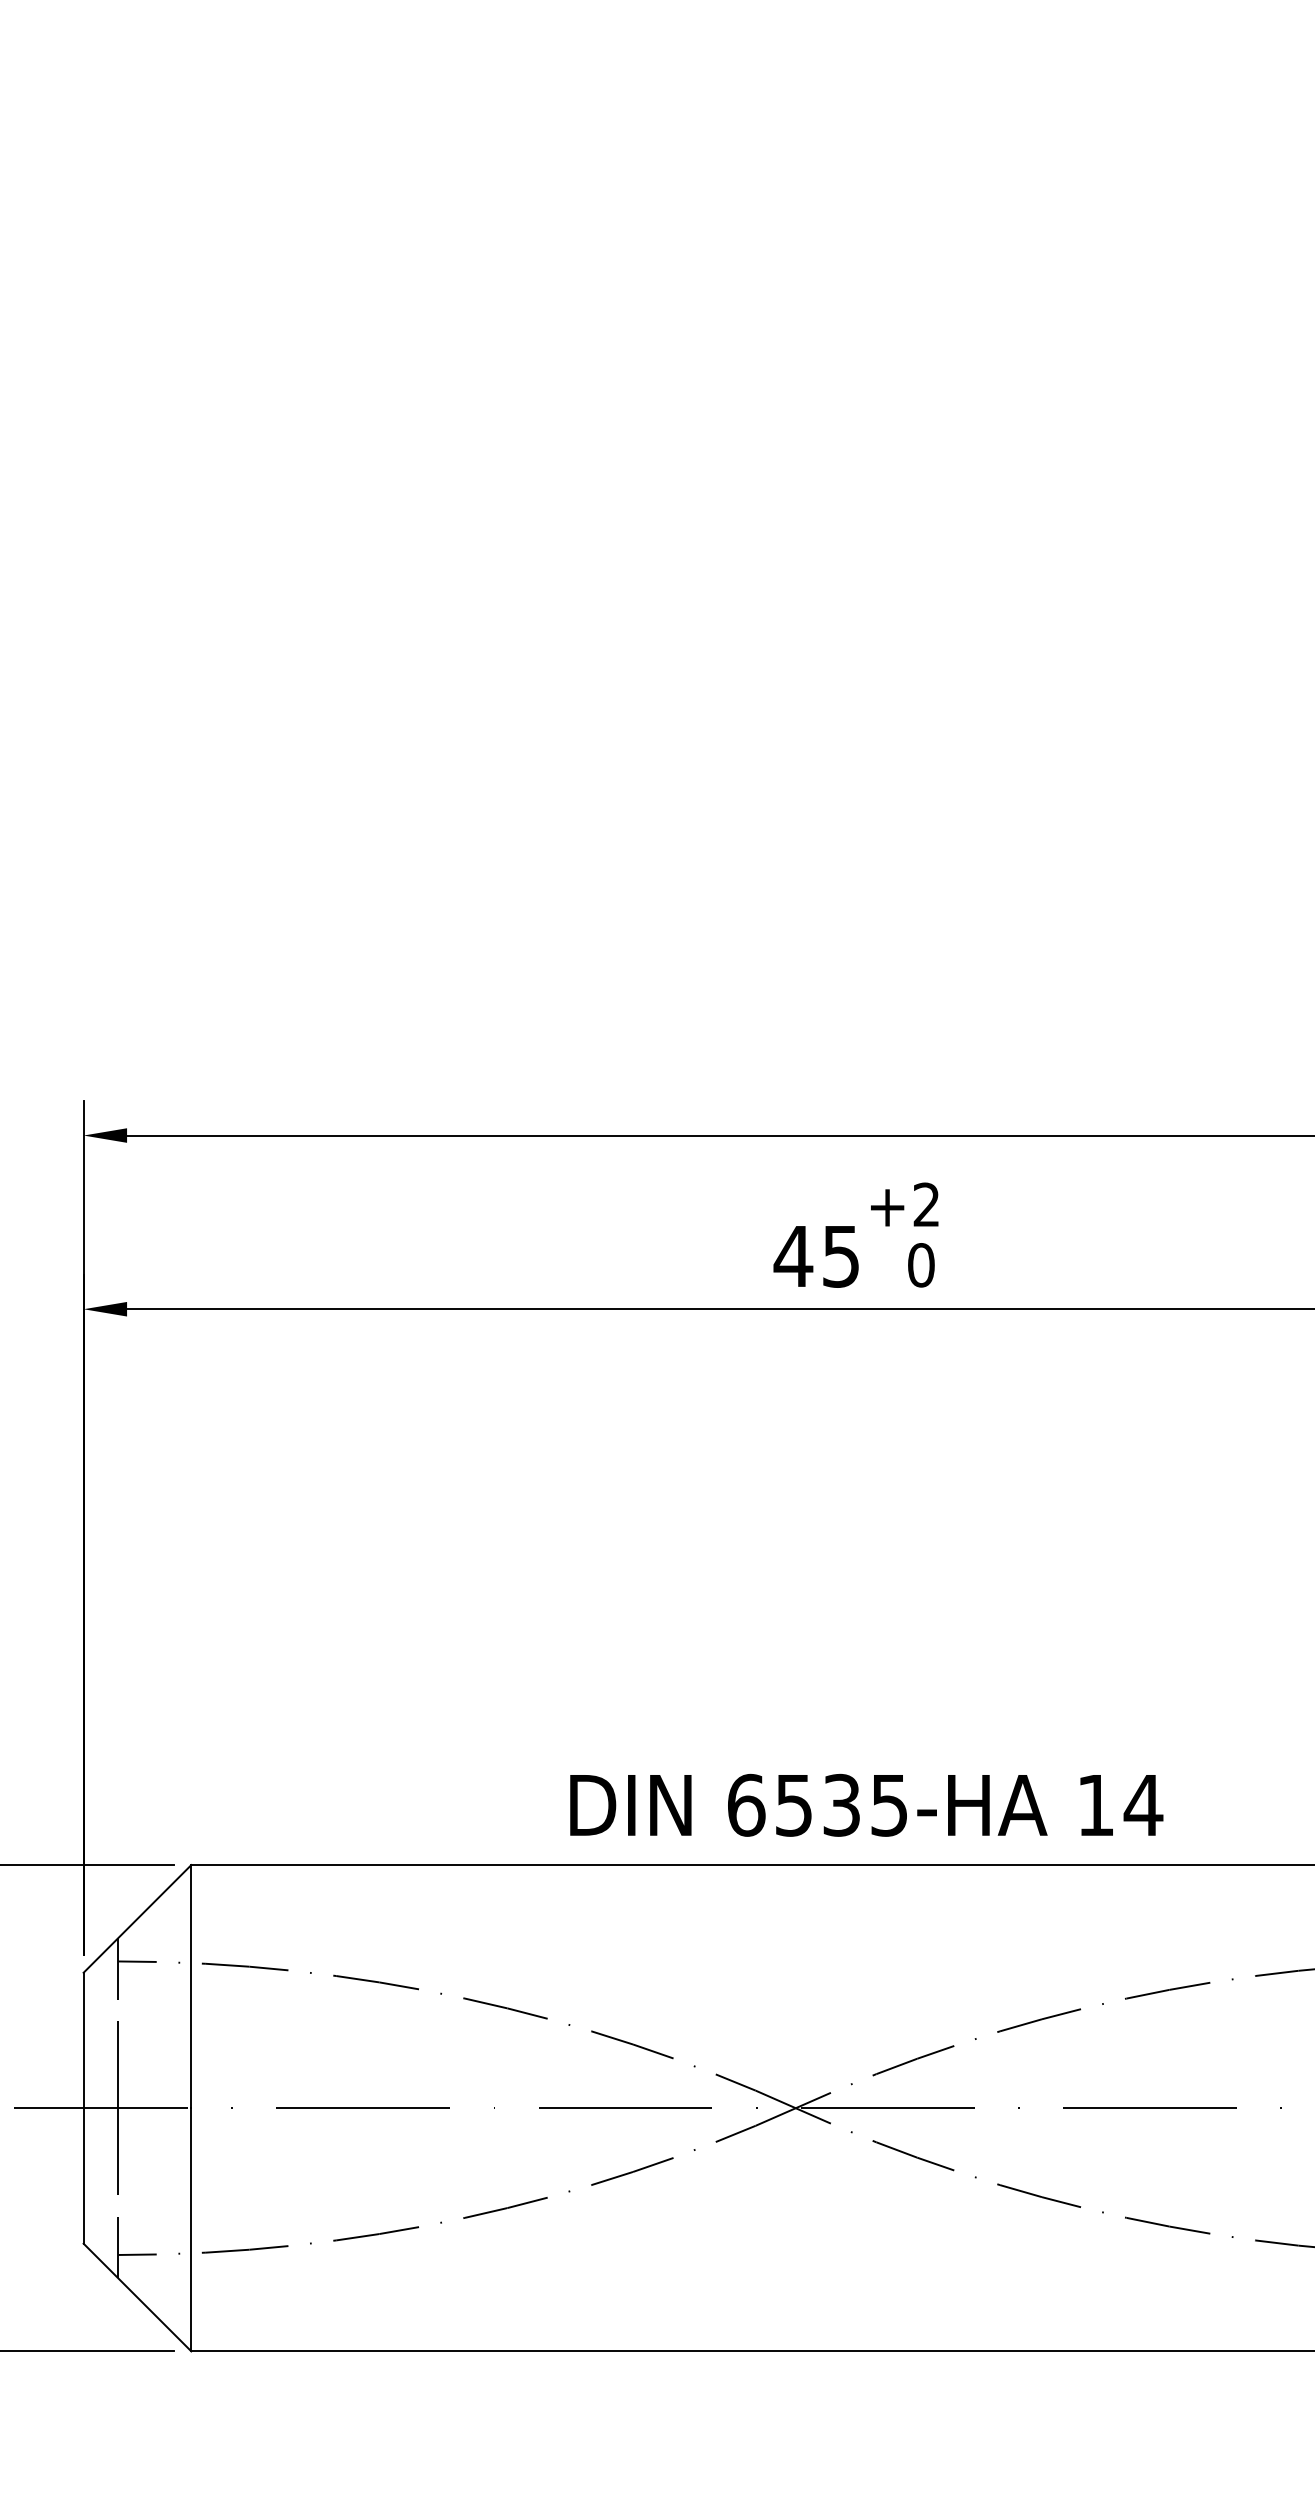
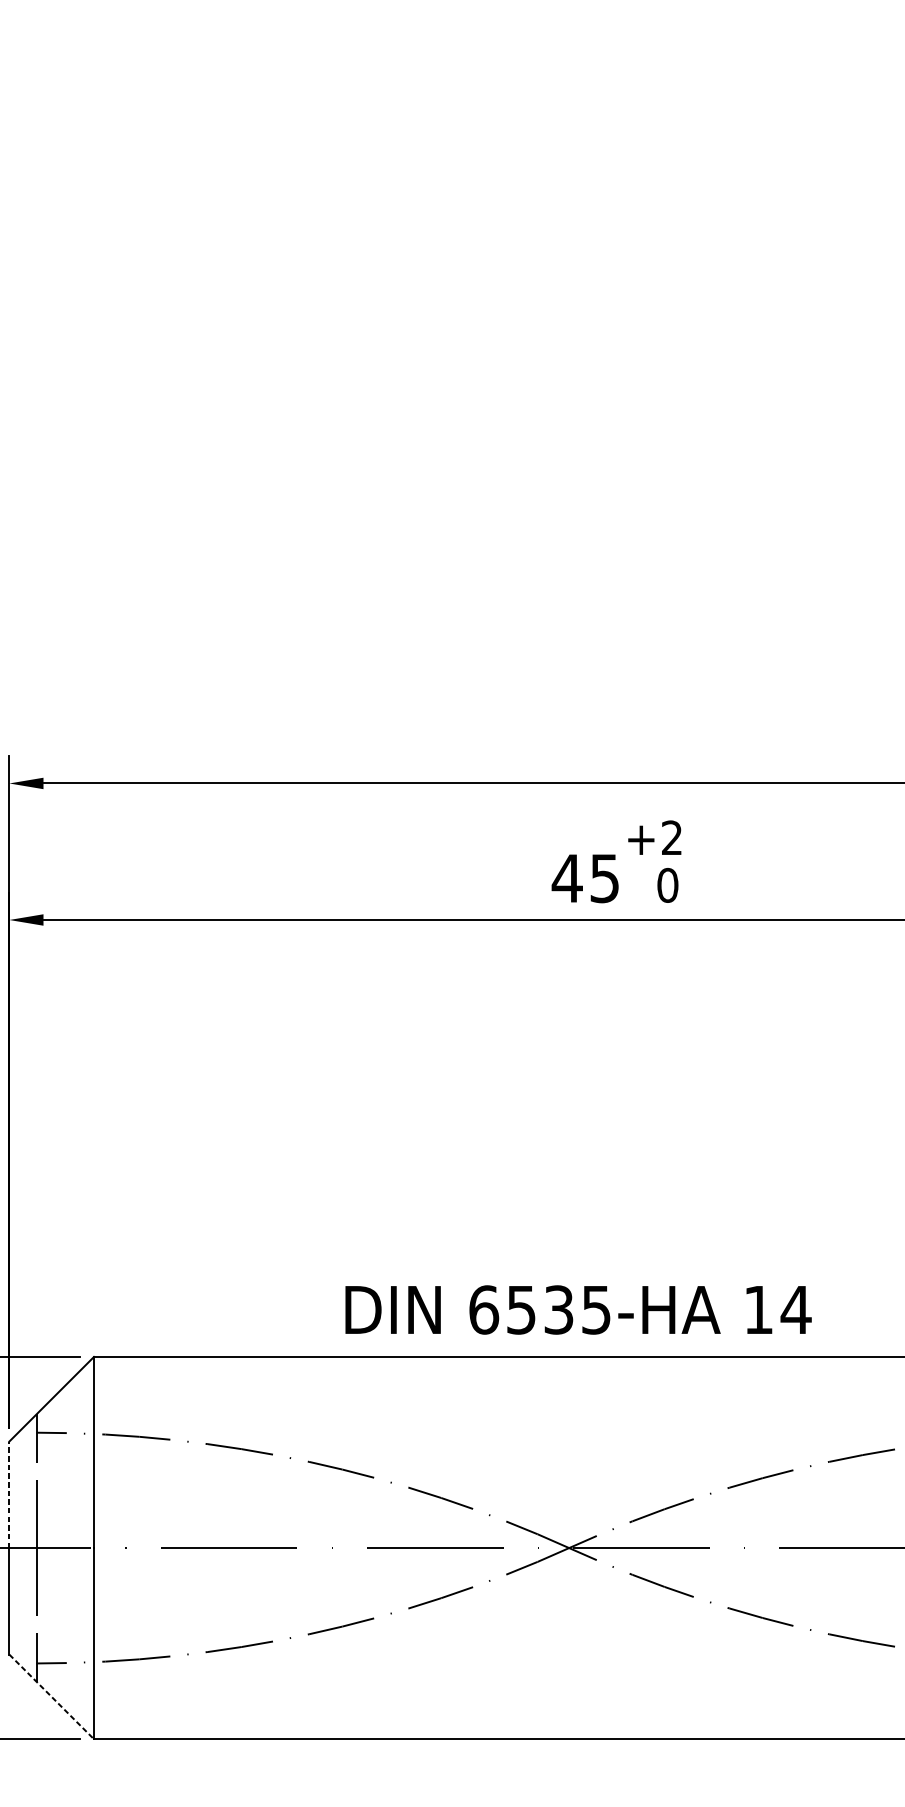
text: (866, 1804) -> (578, 1309), moved
line: (83, 2040) -> (9, 1494), solid -> dashed
line: (137, 2297) -> (51, 1696), solid -> dashed

